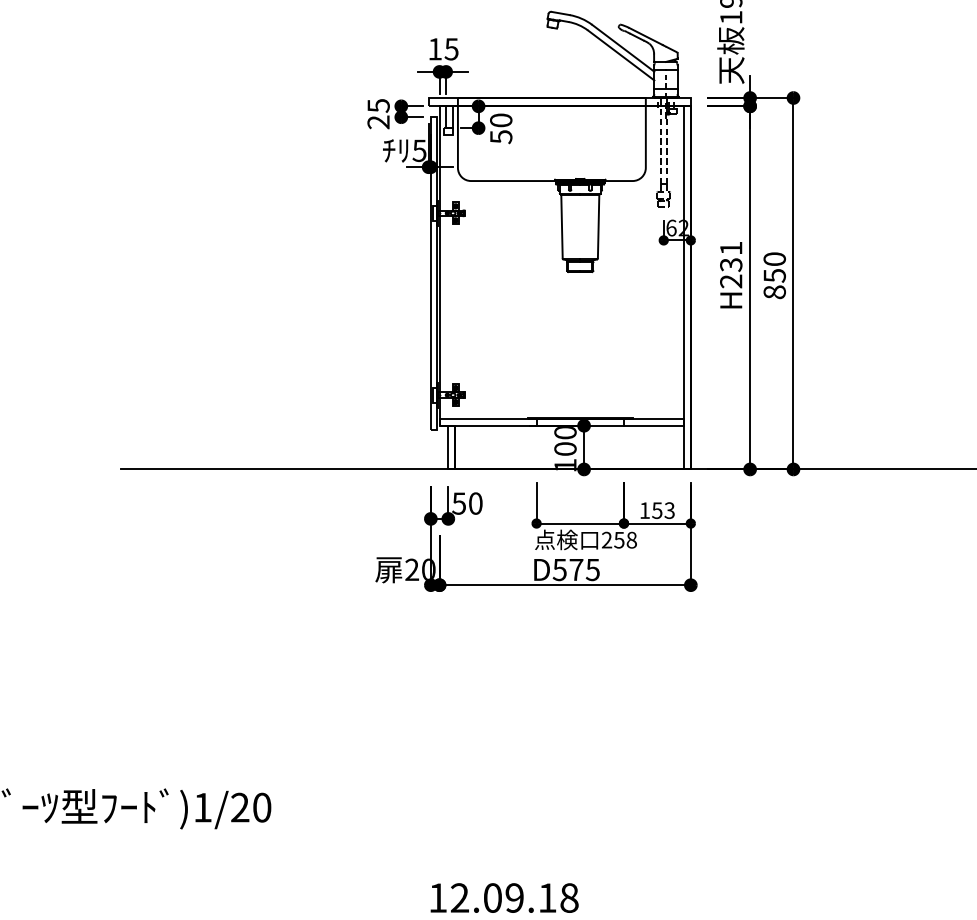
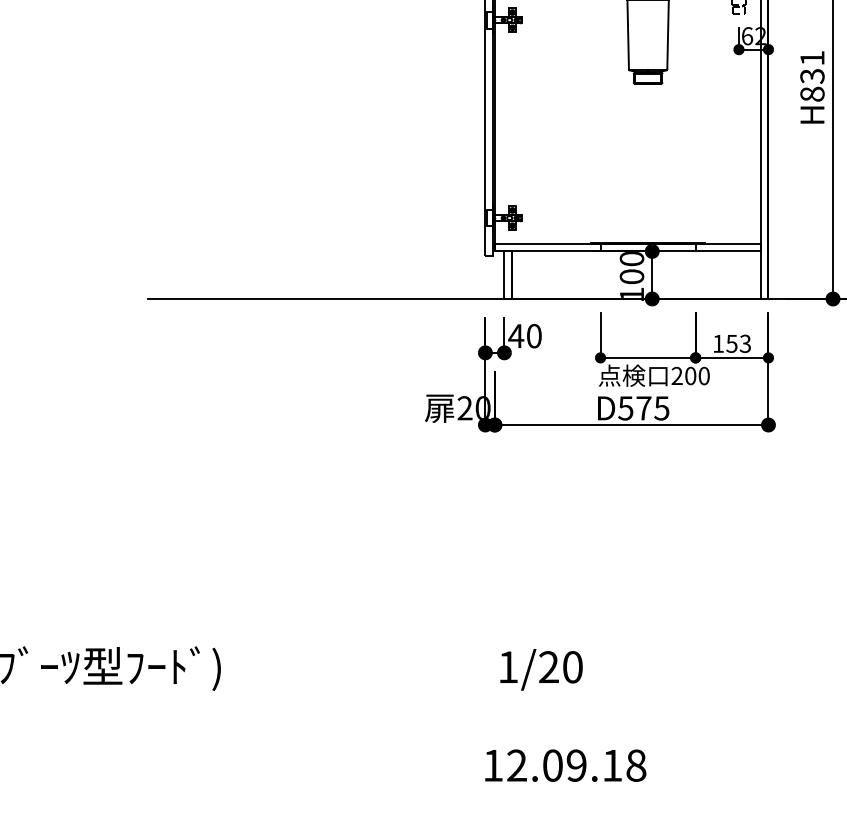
text: (731, 281) -> (812, 94), H231 -> H831
text: (458, 503) -> (515, 336), 50 -> 40
text: (625, 539) -> (697, 375), 258 -> 200
text: (233, 809) -> (541, 669), moved

